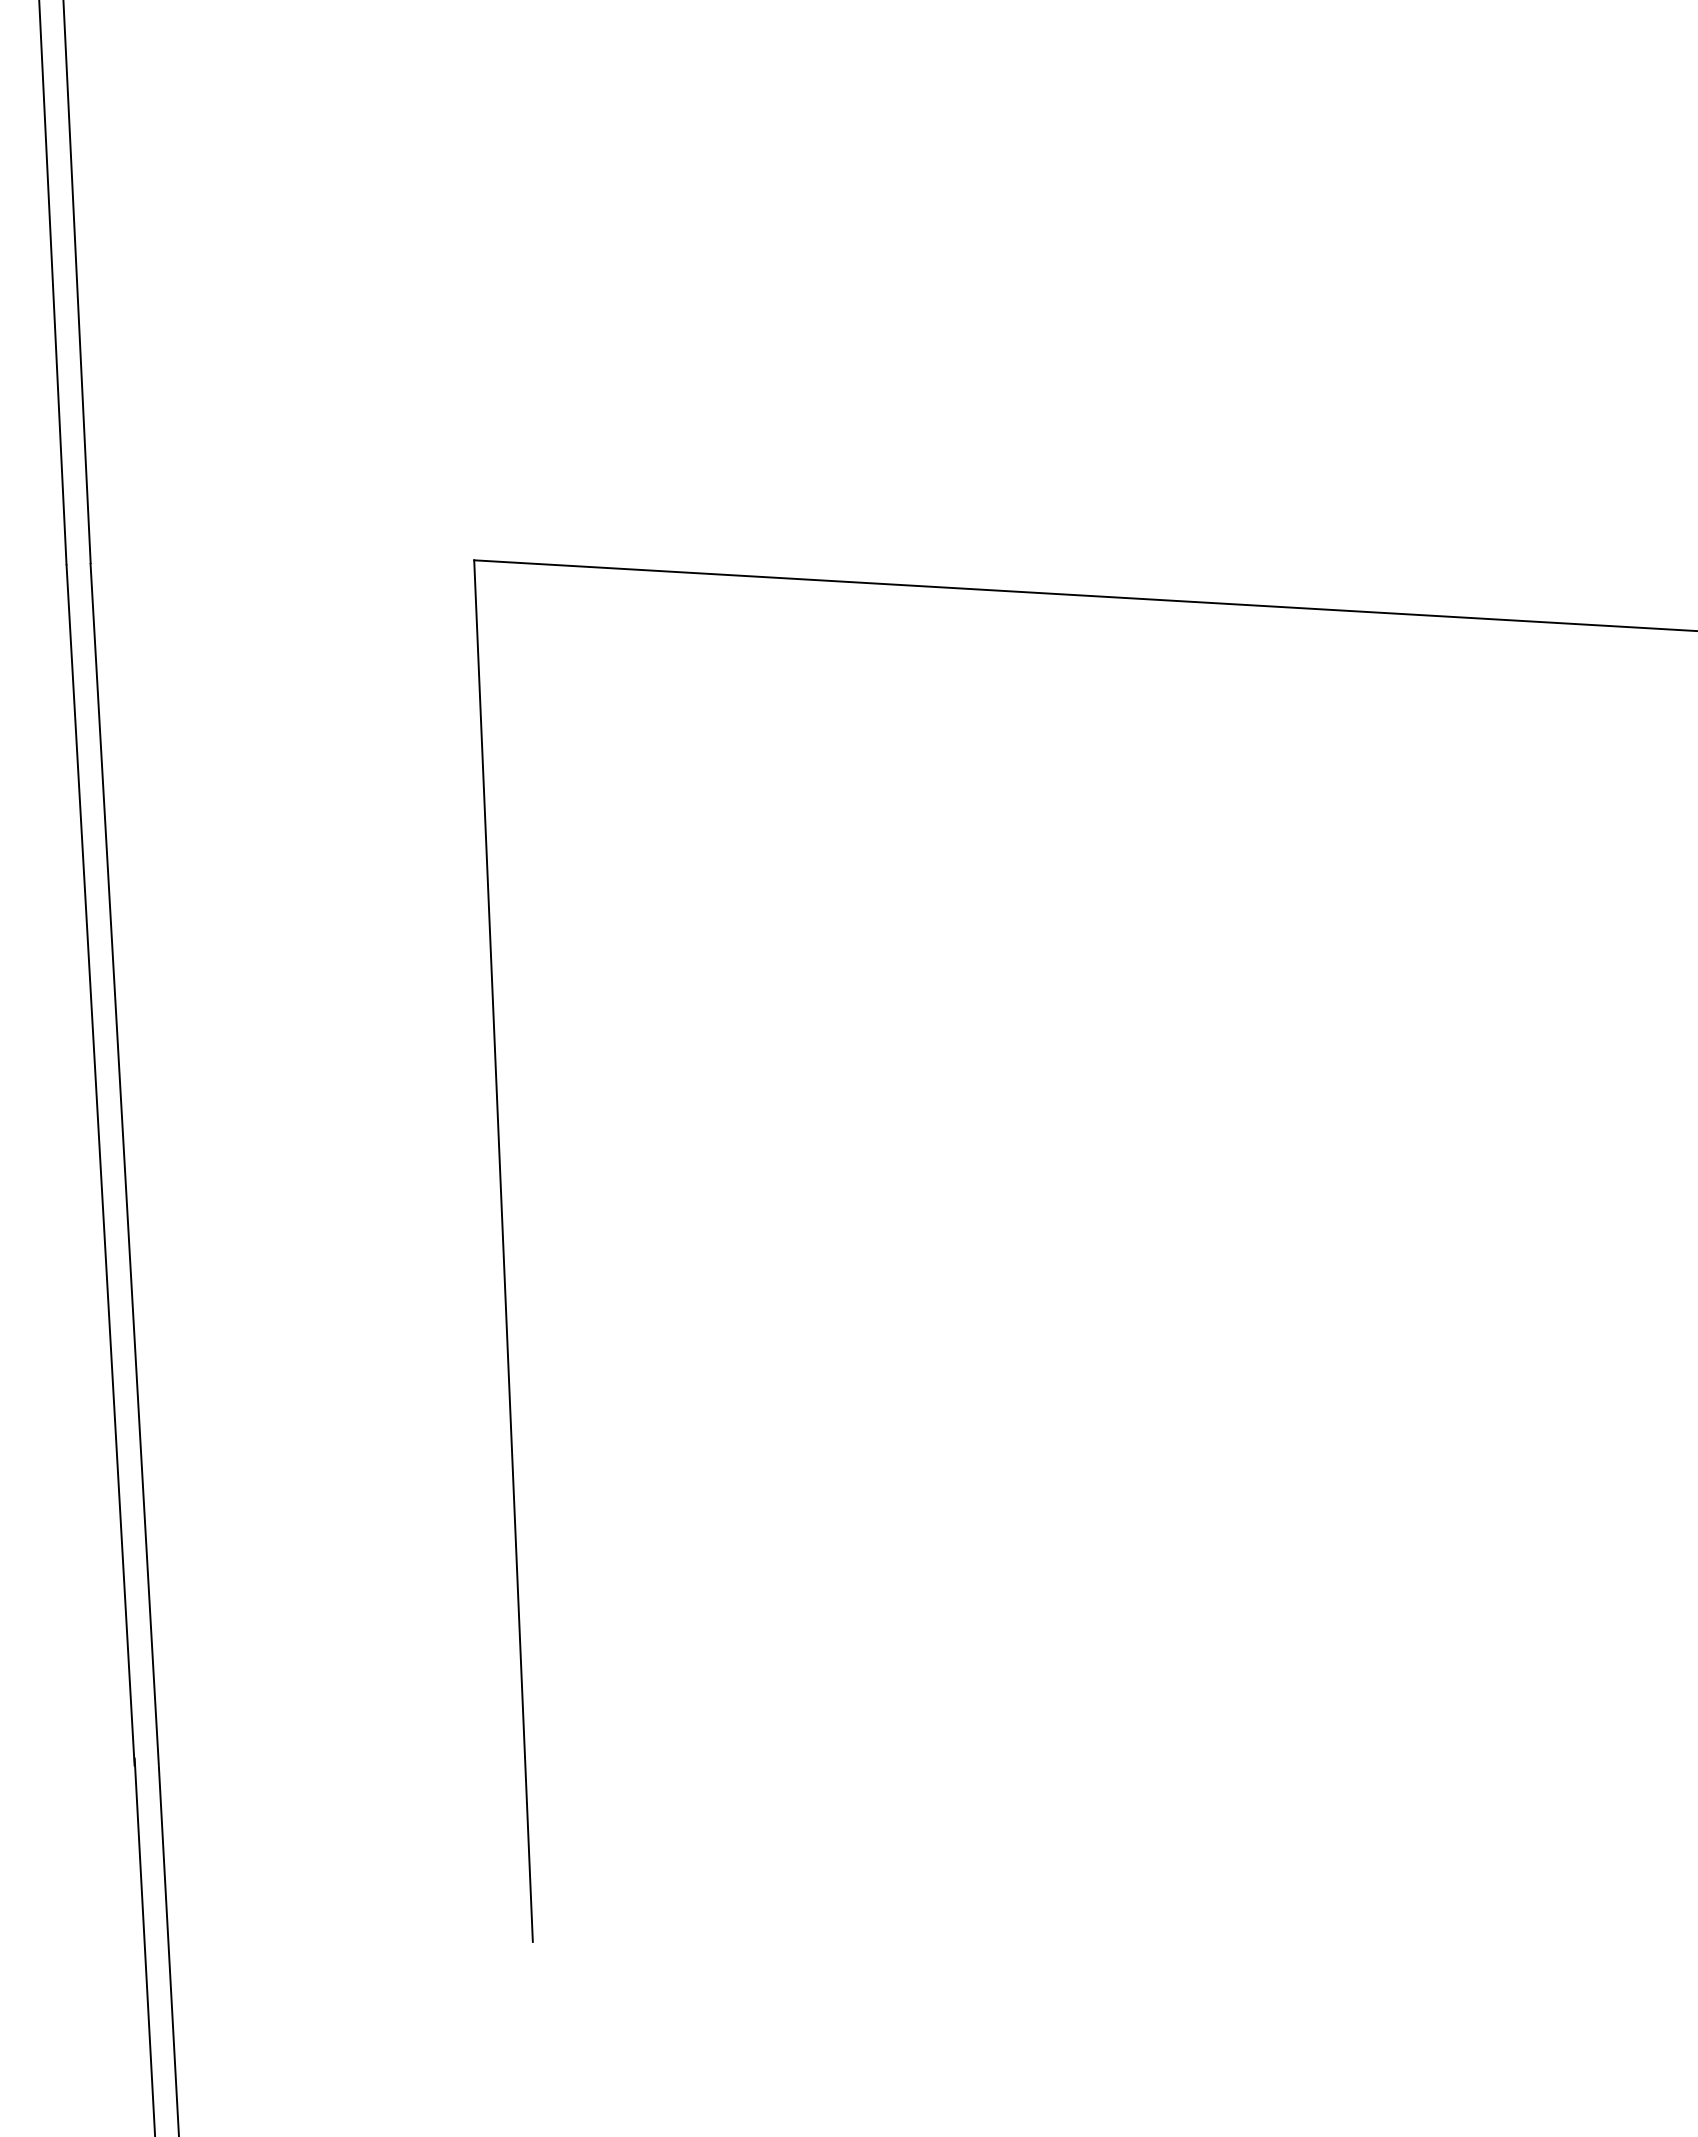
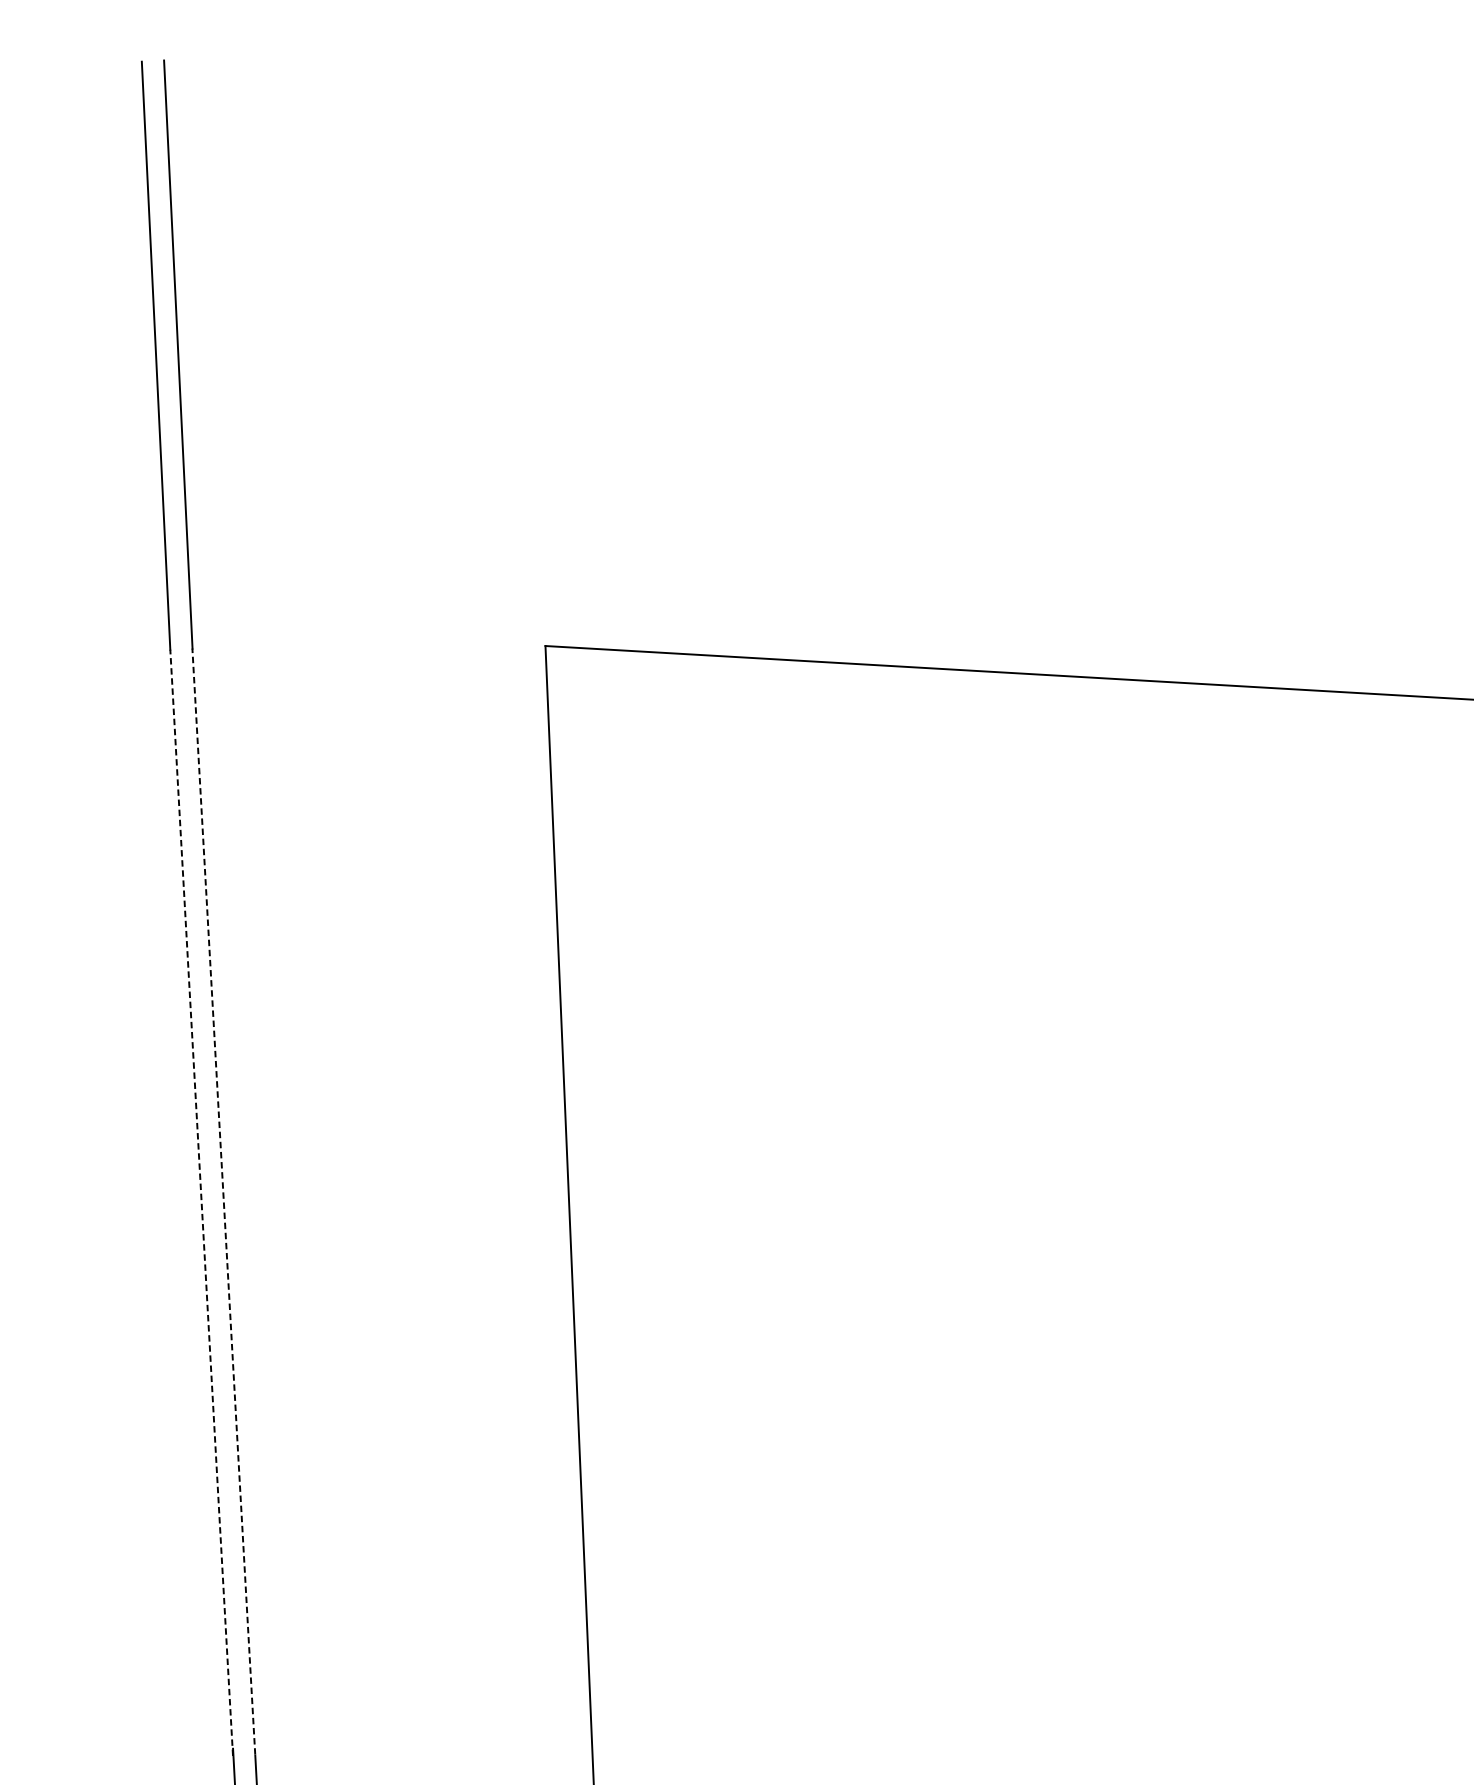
line: (100, 1164) -> (201, 1201), solid -> dashed
line: (124, 1164) -> (223, 1201), solid -> dashed

